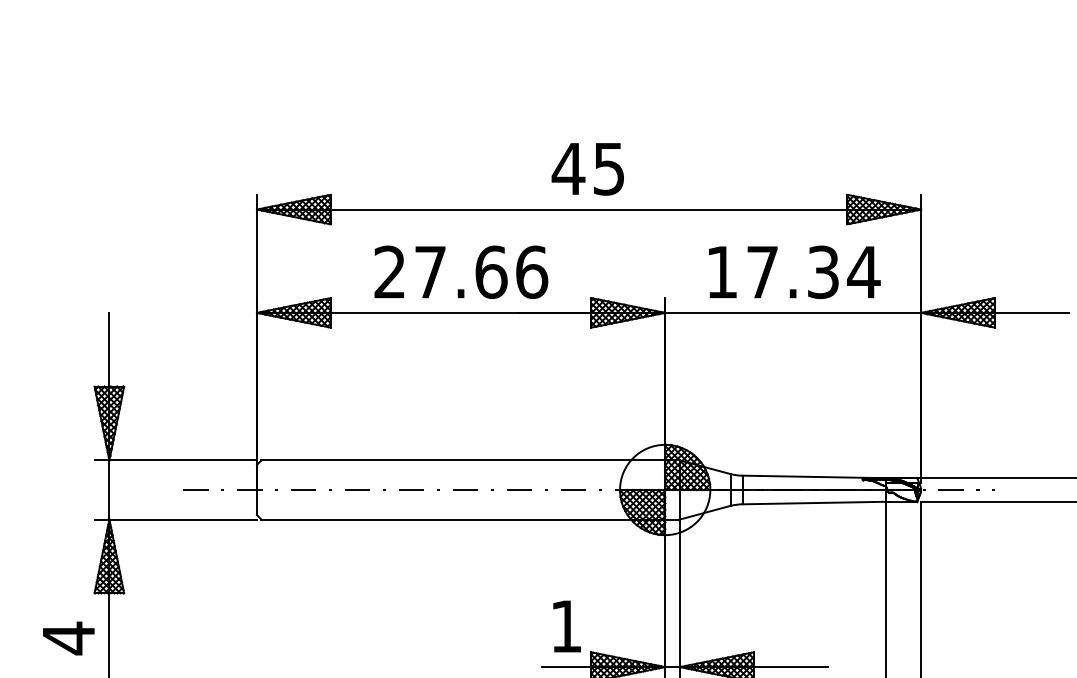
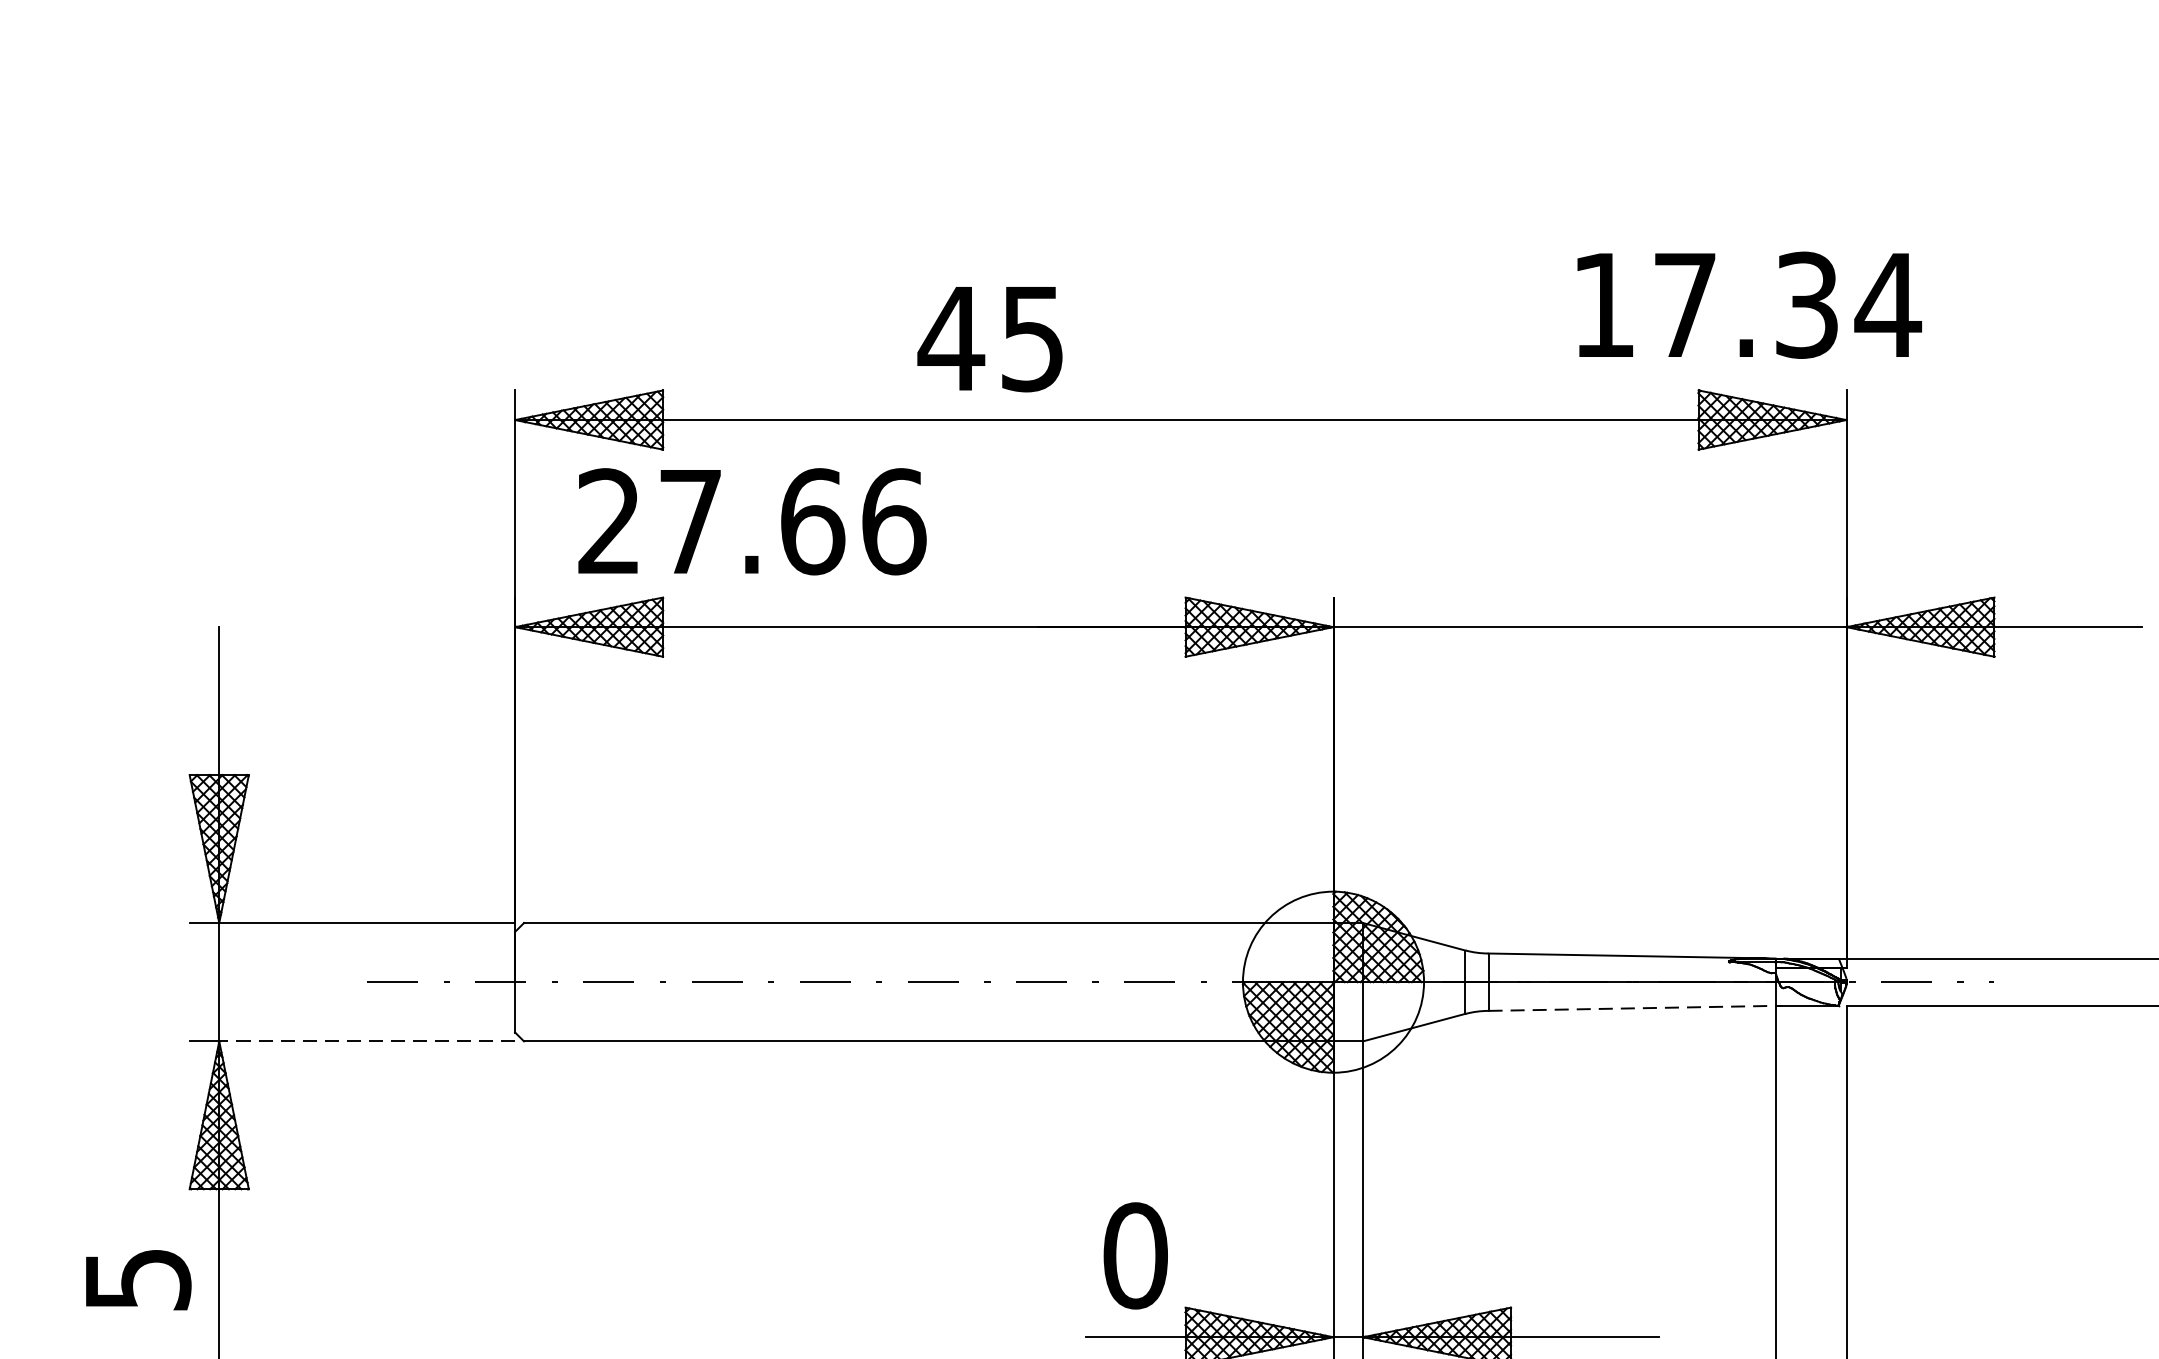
text: (587, 169) -> (989, 339), moved
text: (461, 272) -> (752, 522), moved
text: (794, 272) -> (1749, 305), moved
line: (814, 503) -> (1632, 1009), solid -> dashed
line: (183, 519) -> (367, 1041), solid -> dashed
text: (566, 626) -> (1135, 1255), 1 -> 0
text: (69, 638) -> (139, 1279), 4 -> 5

